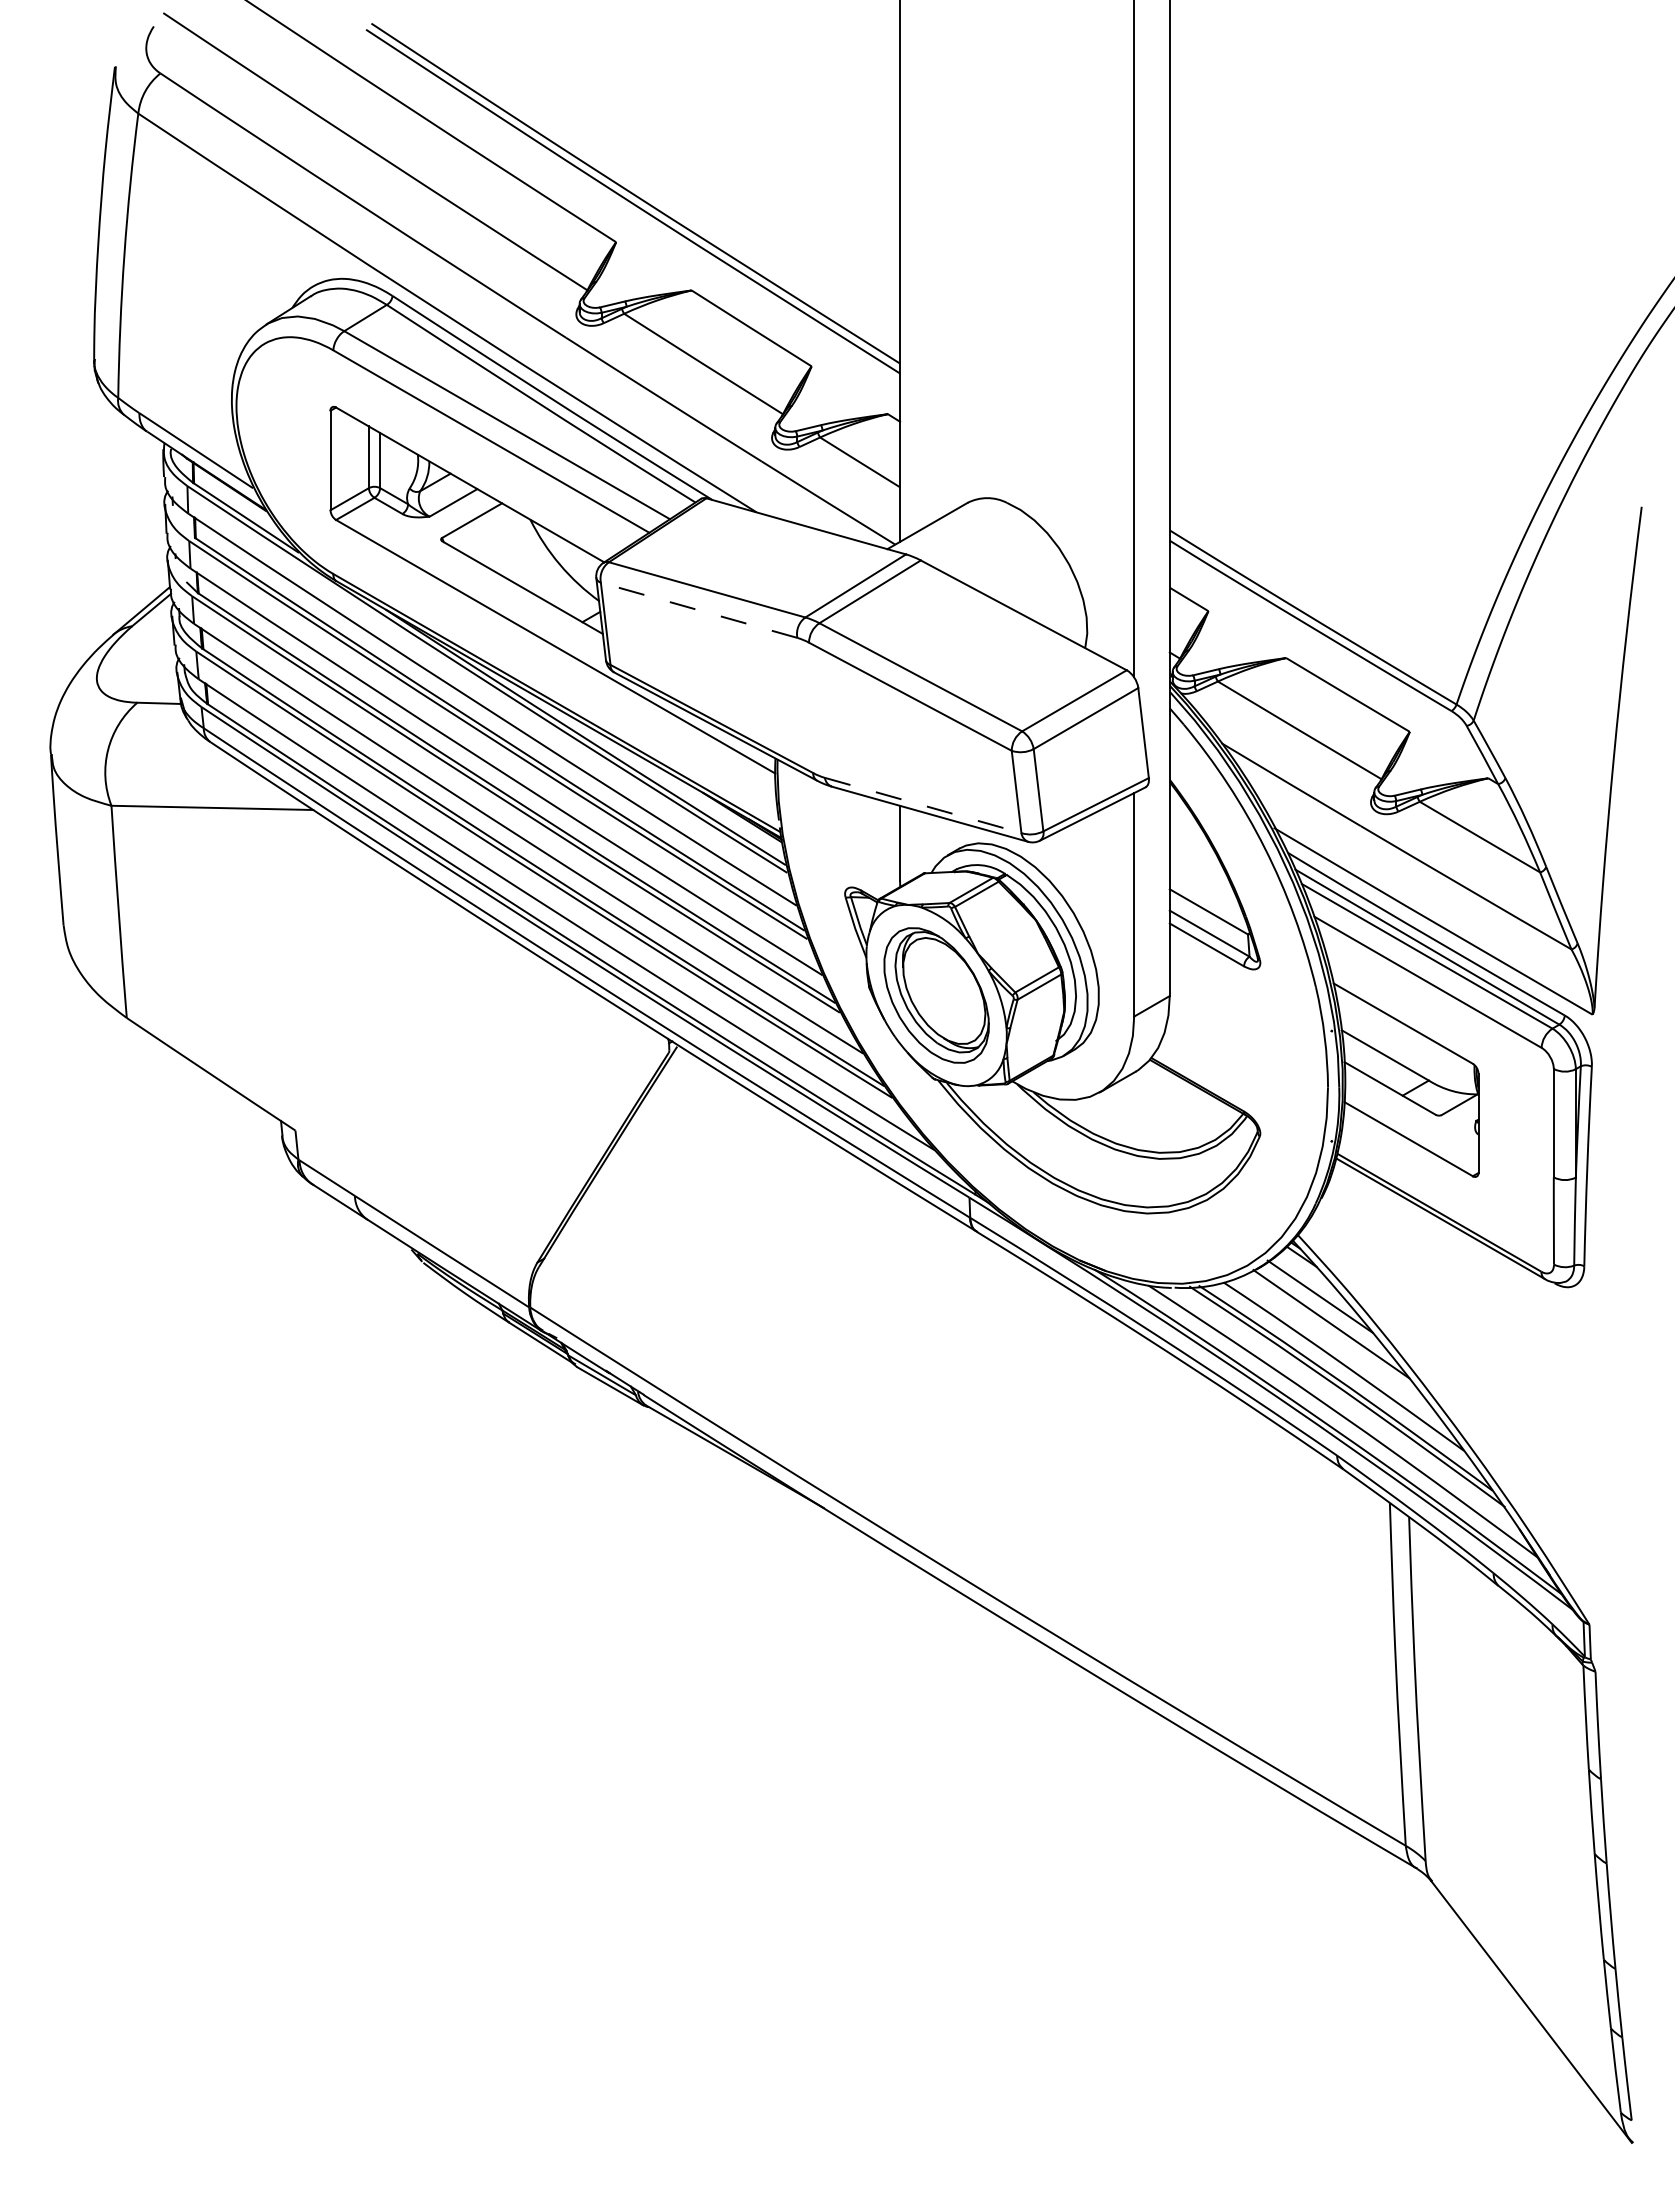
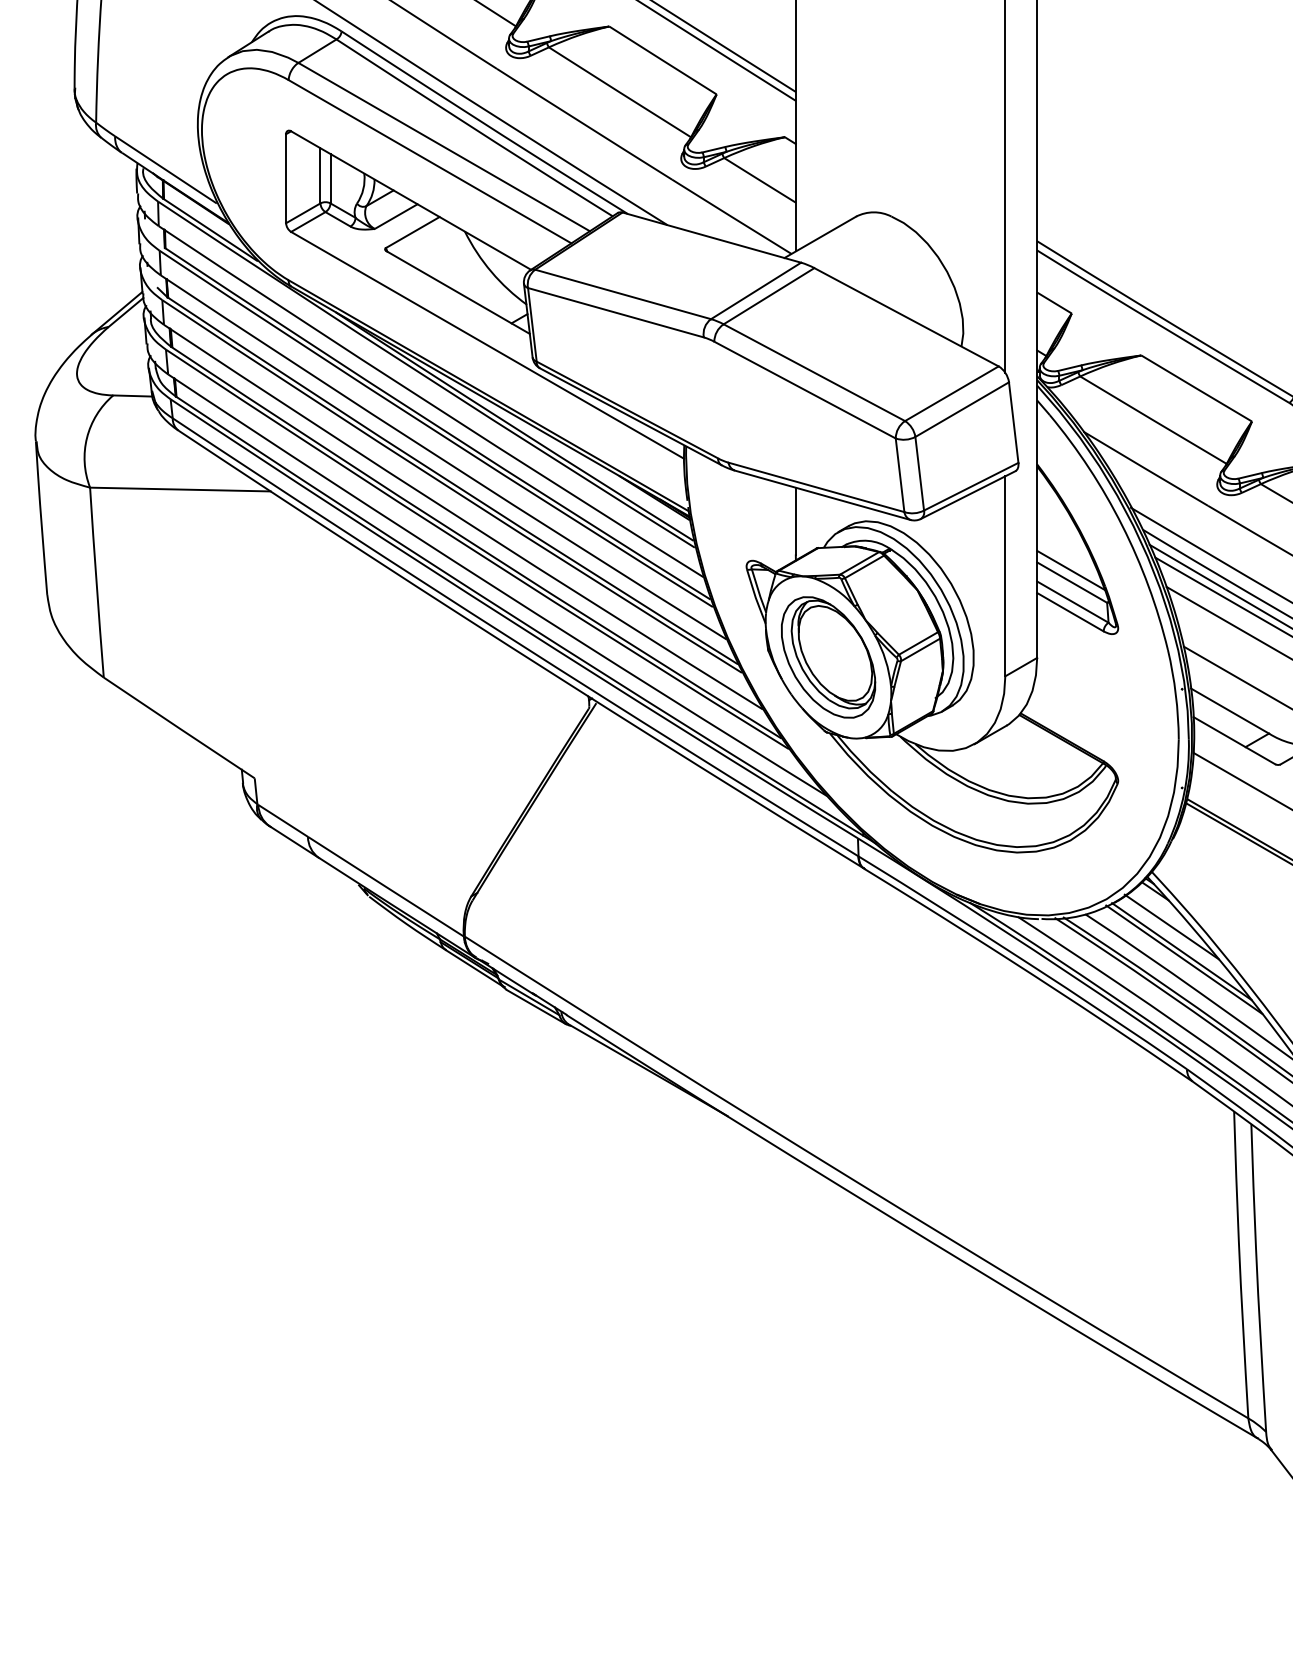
line: (698, 610) -> (615, 312), dashed -> solid
line: (923, 805) -> (816, 487), dashed -> solid
line: (1207, 898) -> (1070, 570), added
line: (1333, 1332) -> (1183, 959), added

